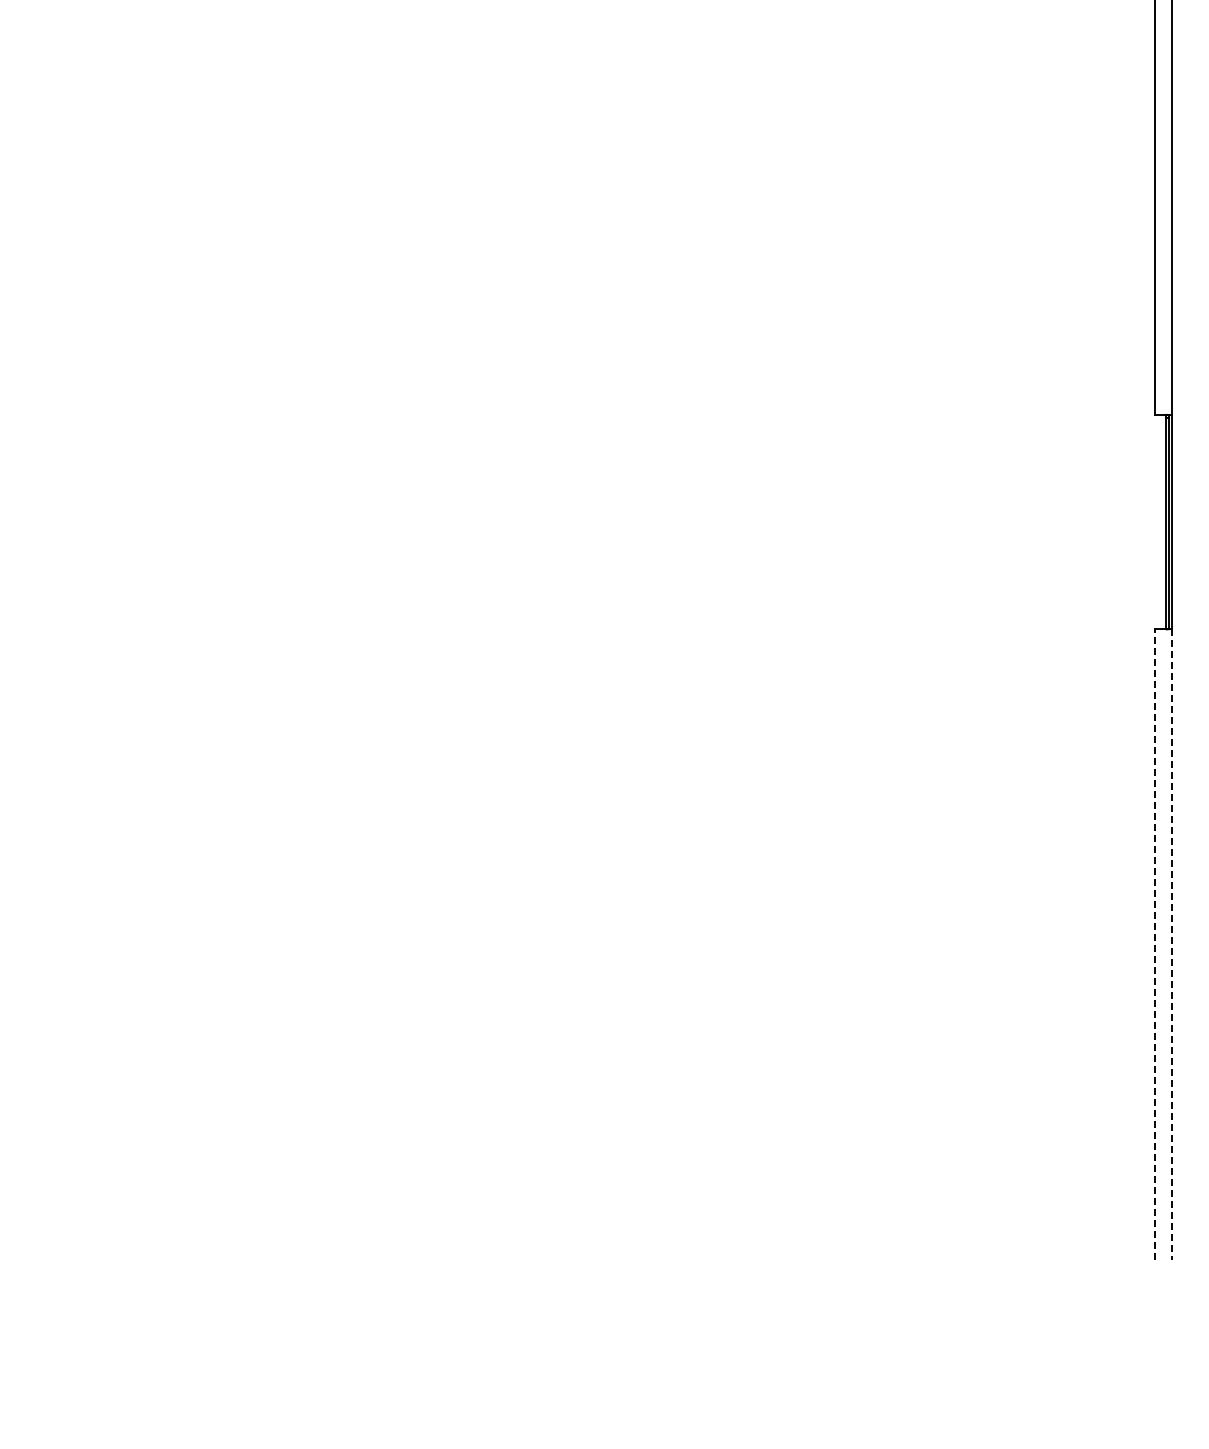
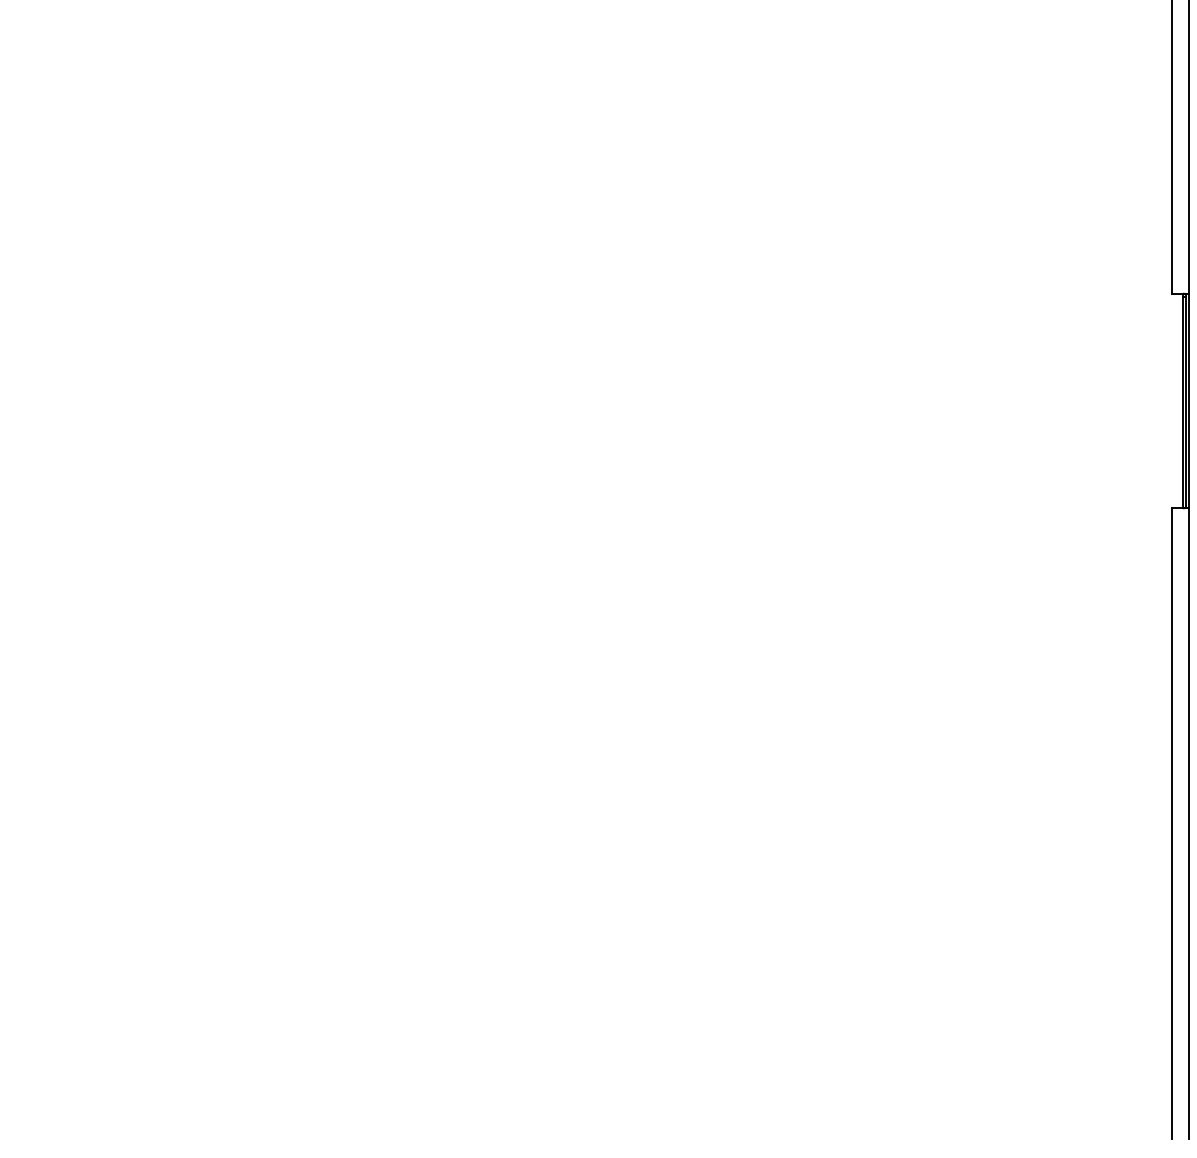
line: (1154, 944) -> (1171, 823), dashed -> solid
line: (1171, 945) -> (1188, 824), dashed -> solid

